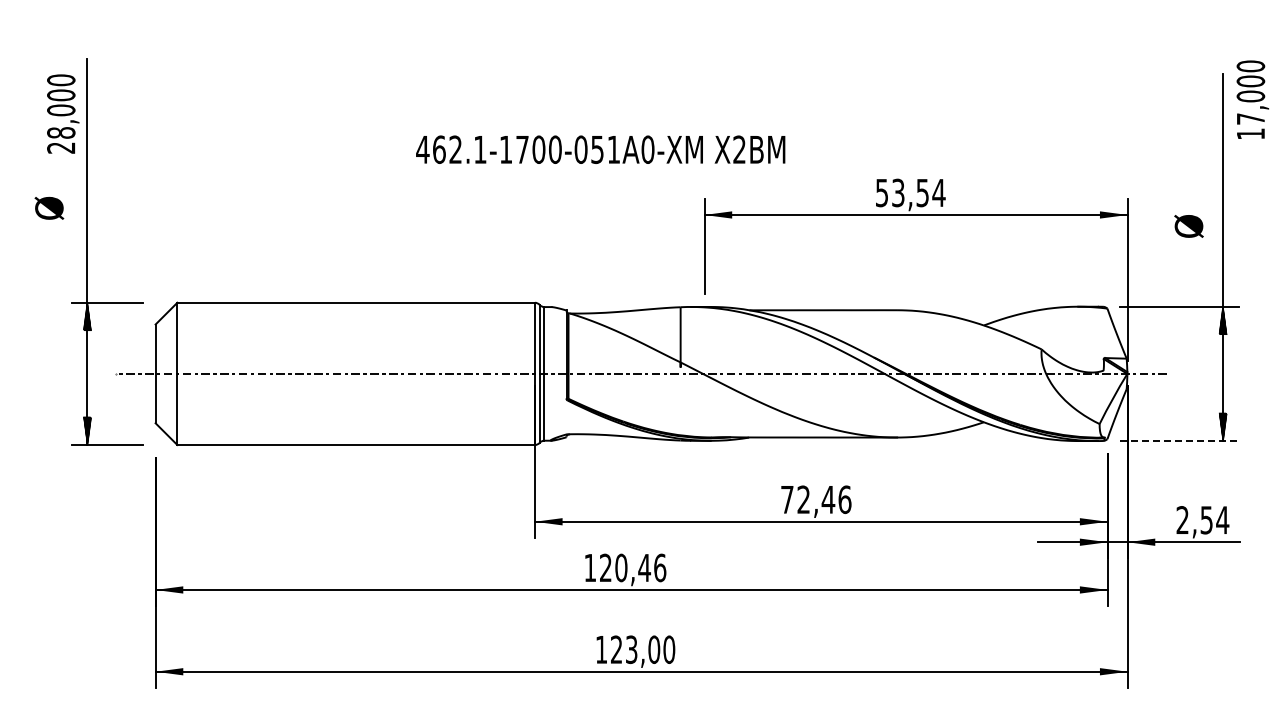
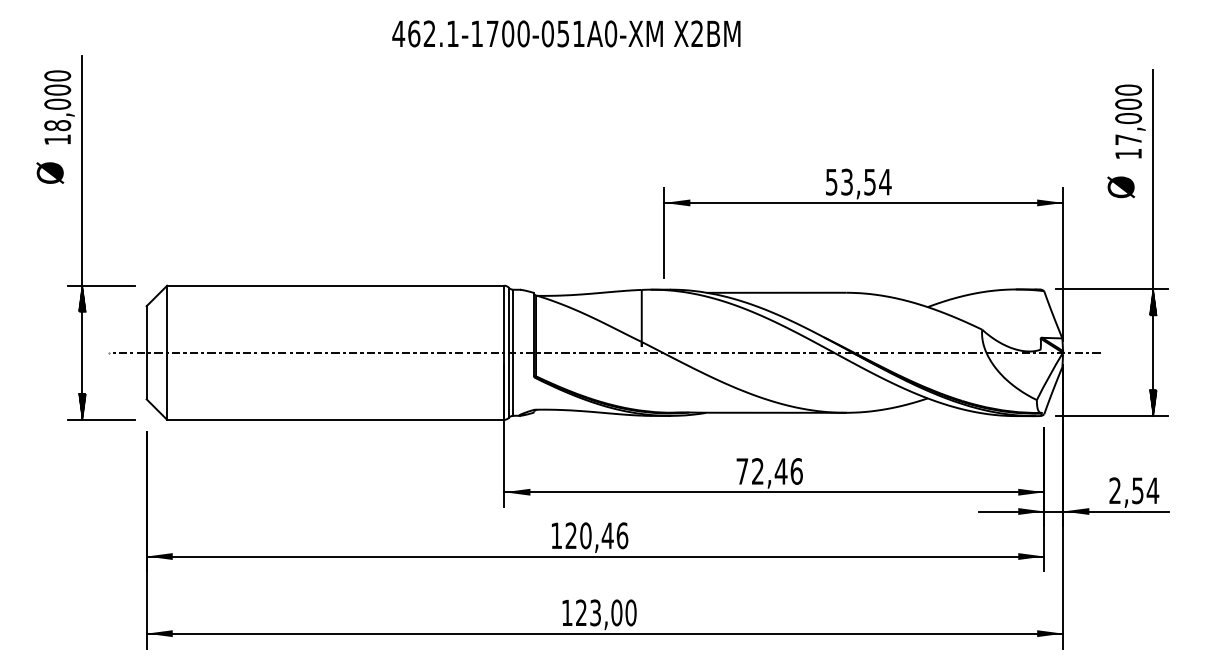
text: (1252, 99) -> (1130, 121), moved
text: (60, 147) -> (56, 139), 28,000 -> 18,000
text: (600, 149) -> (566, 33), moved
text: (49, 207) -> (50, 172), moved
text: (1188, 226) -> (1120, 187), moved
line: (1179, 441) -> (1112, 416), dashed -> solid

